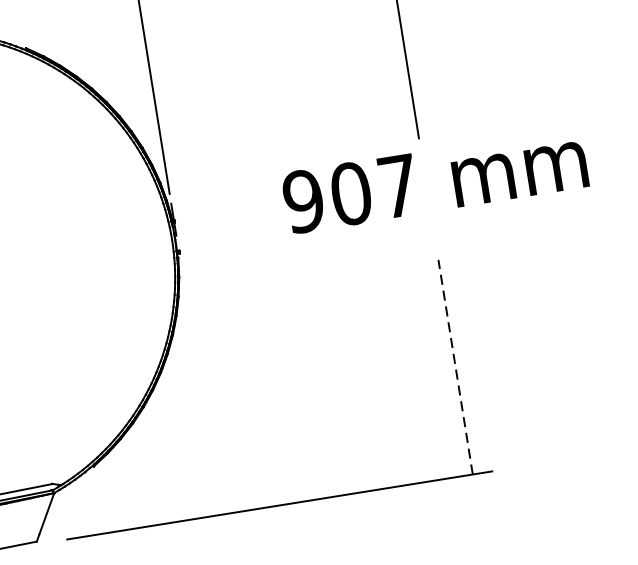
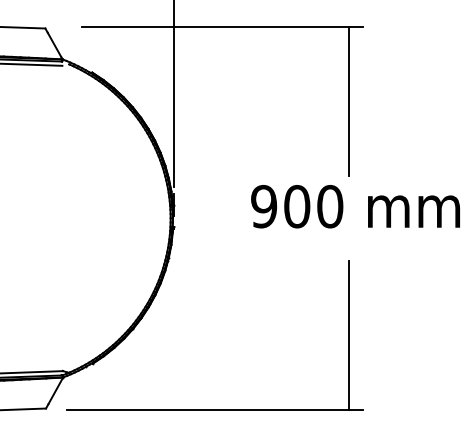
text: (399, 185) -> (330, 206), 907 -> 900
line: (456, 366) -> (349, 335), dashed -> solid

